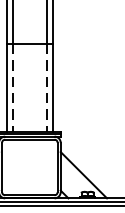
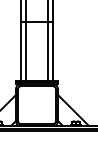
line: (12, 87) -> (25, 51), dashed -> solid
line: (46, 87) -> (48, 51), dashed -> solid

